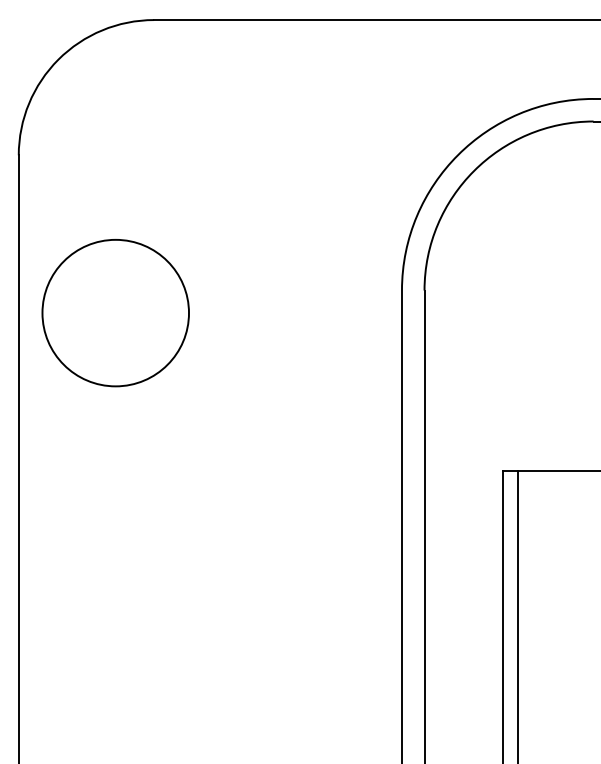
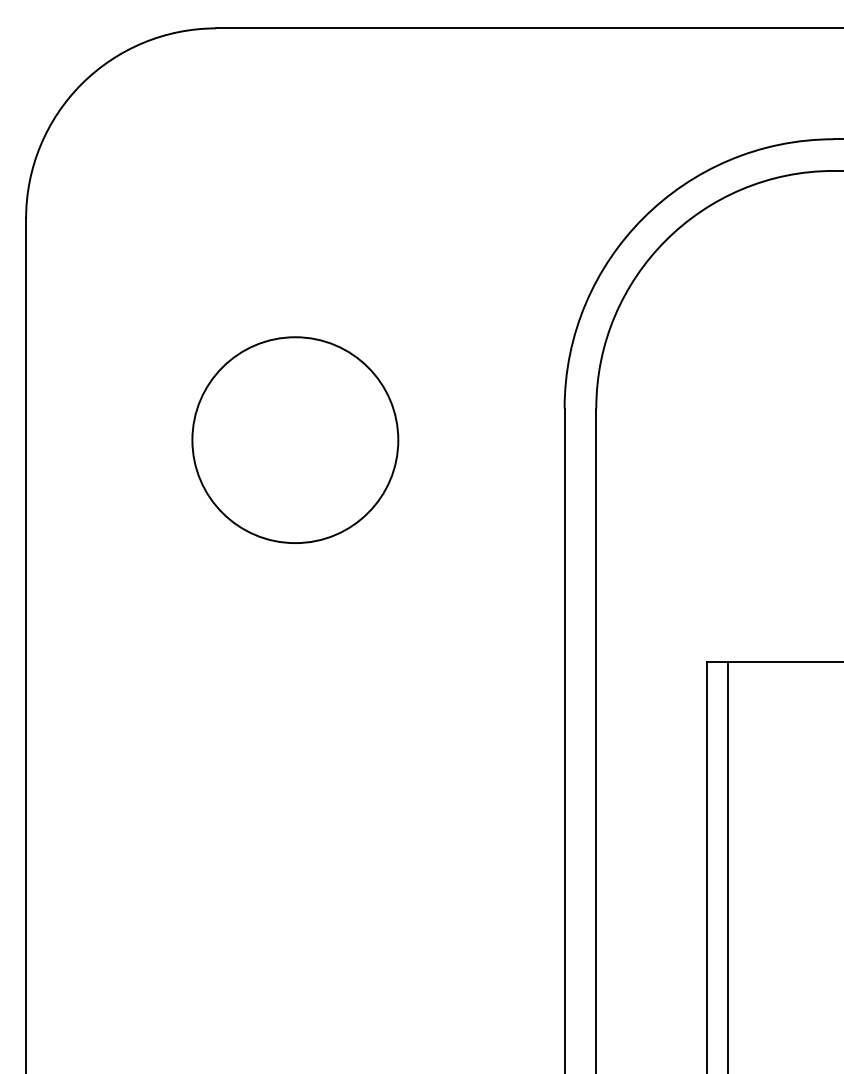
circle: (115, 312) -> (295, 439), moved

